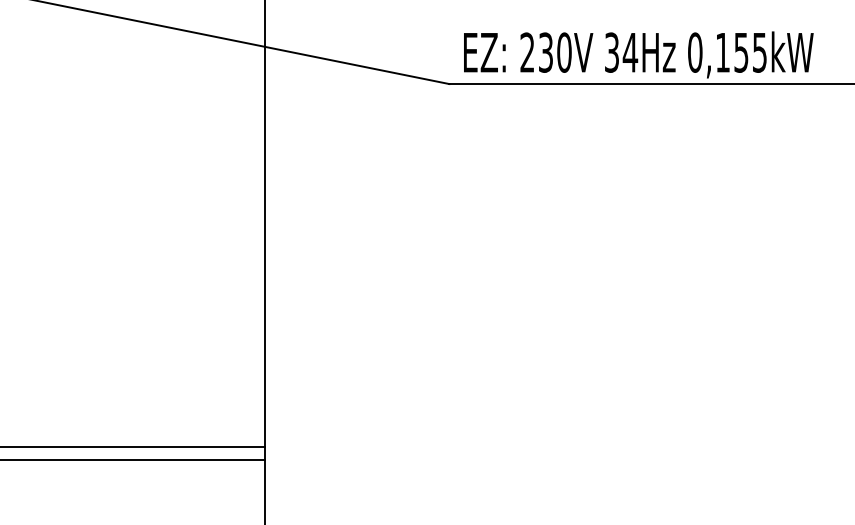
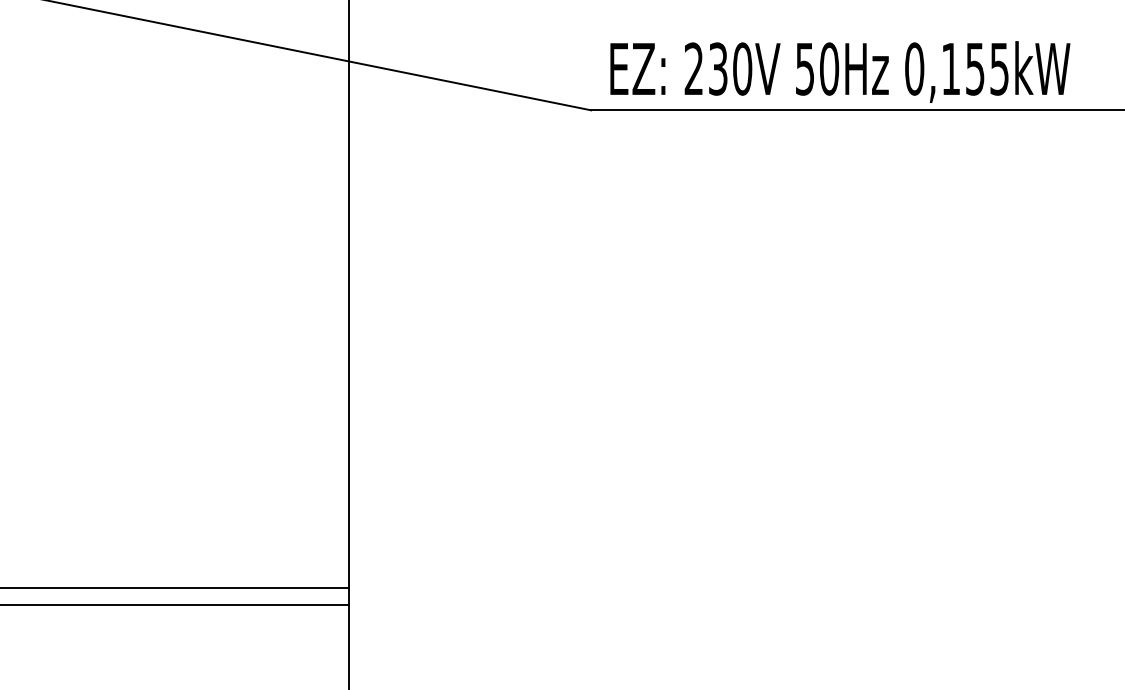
text: (621, 52) -> (817, 68), 34Hz -> 50Hz

